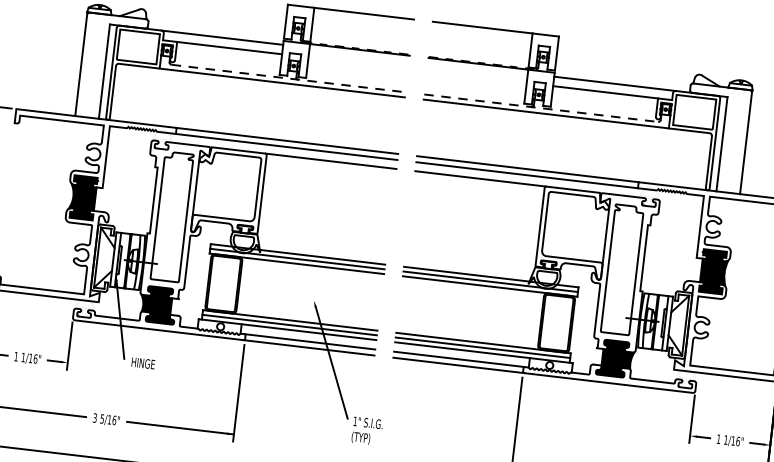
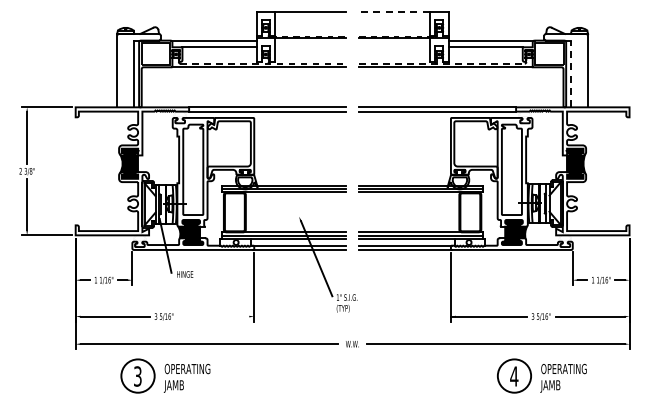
line: (482, 28) -> (394, 12), solid -> dashed
line: (722, 143) -> (571, 73), solid -> dashed
line: (330, 160) -> (299, 117), removed
line: (480, 178) -> (405, 117), removed
line: (180, 428) -> (216, 316), removed

